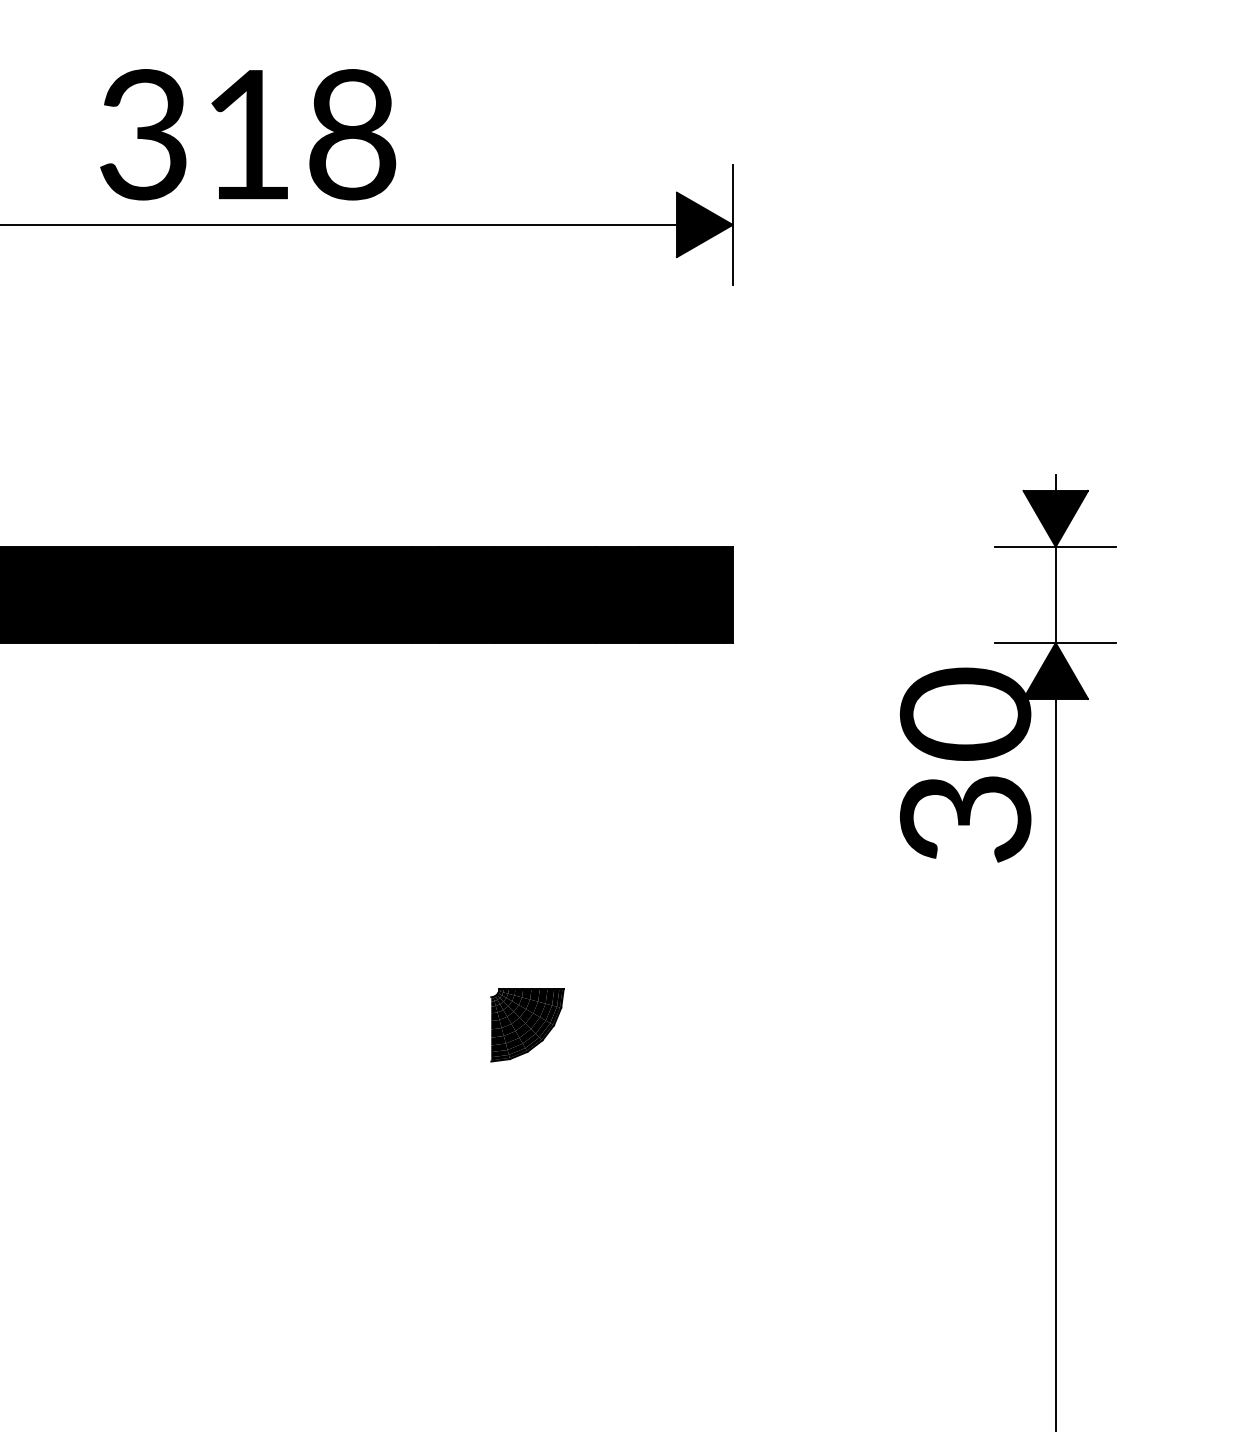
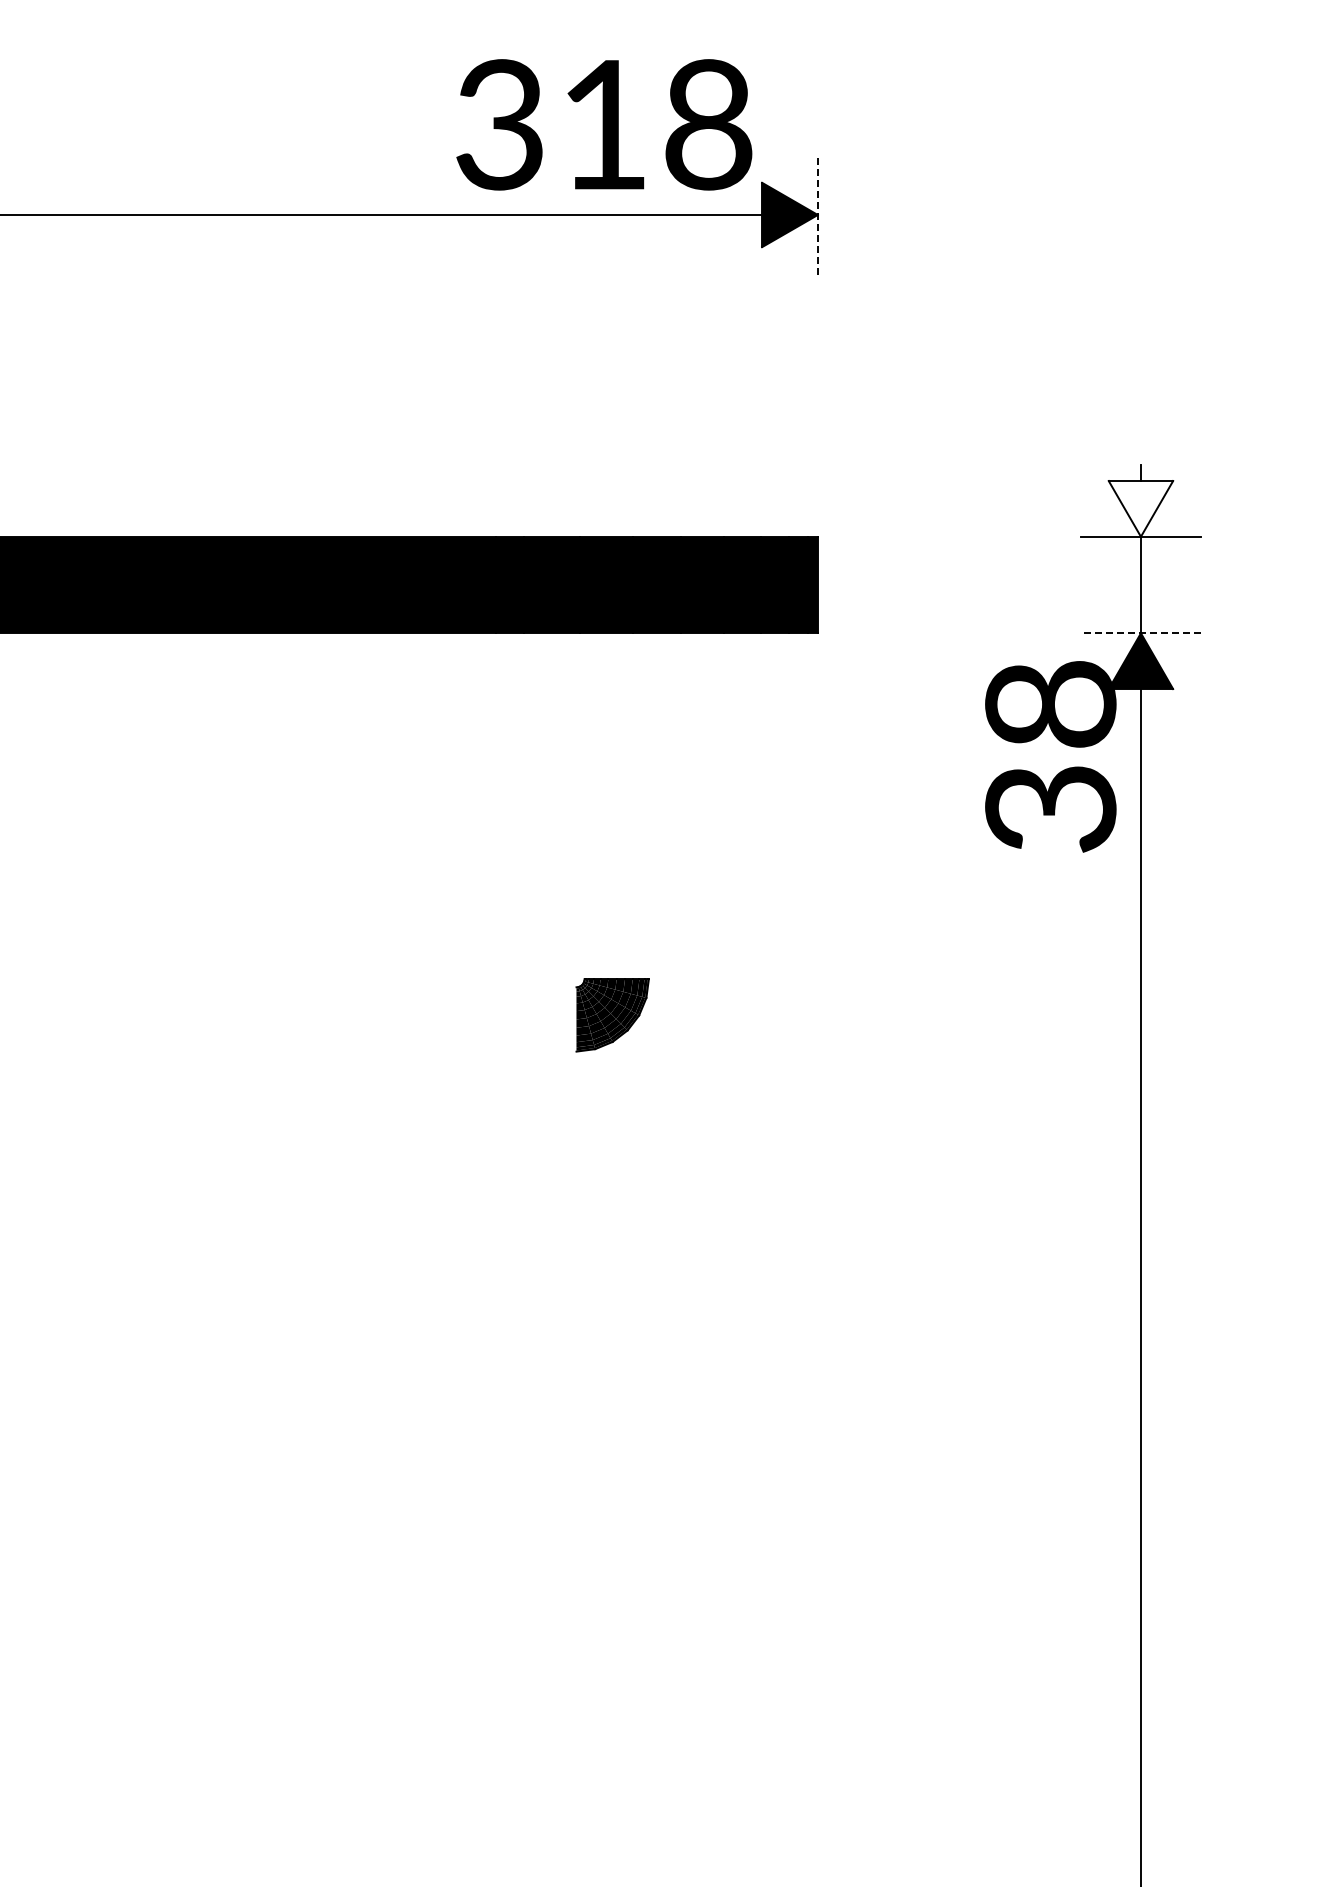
text: (248, 134) -> (604, 124), moved
line: (732, 224) -> (817, 214), solid -> dashed
fill: (1055, 518) -> (1140, 508), removed
line: (1055, 643) -> (1140, 633), solid -> dashed
text: (966, 714) -> (1051, 704), 30 -> 38

